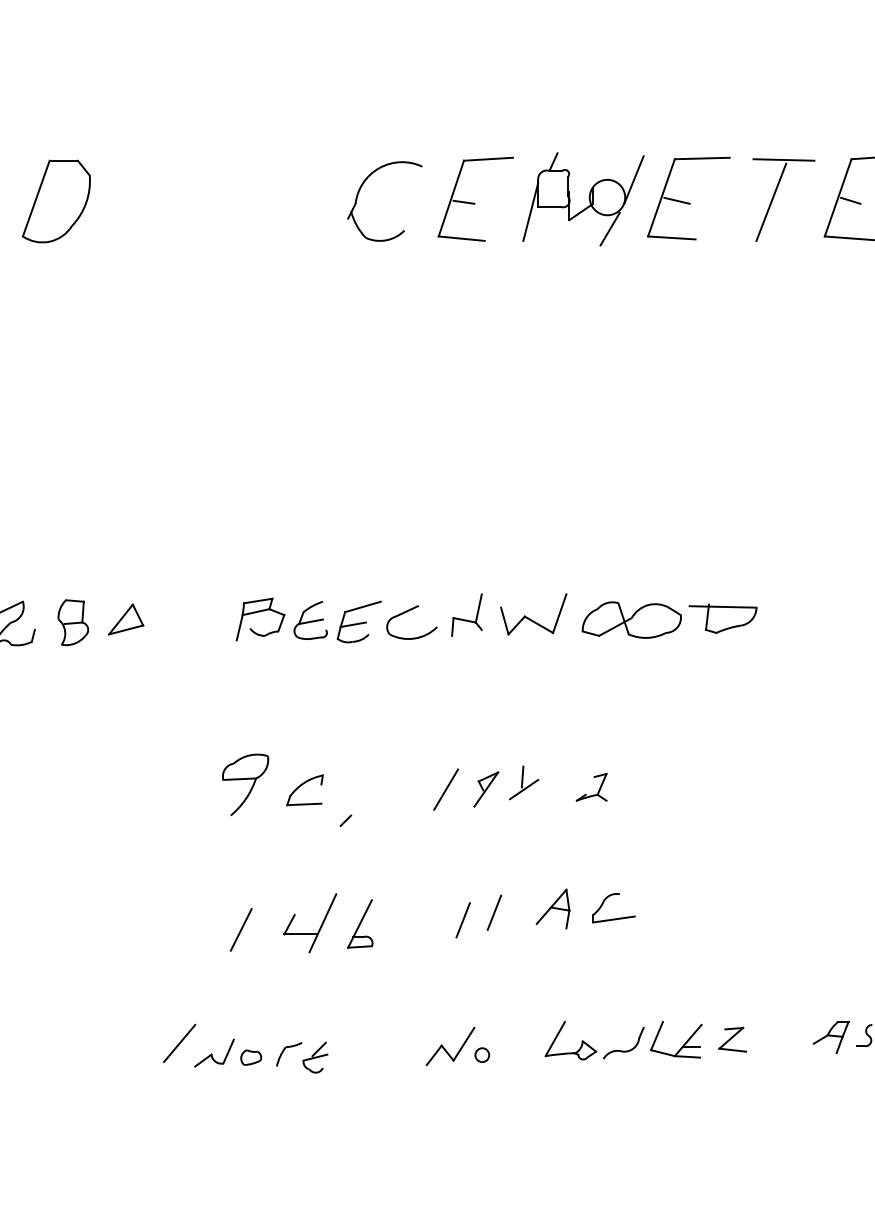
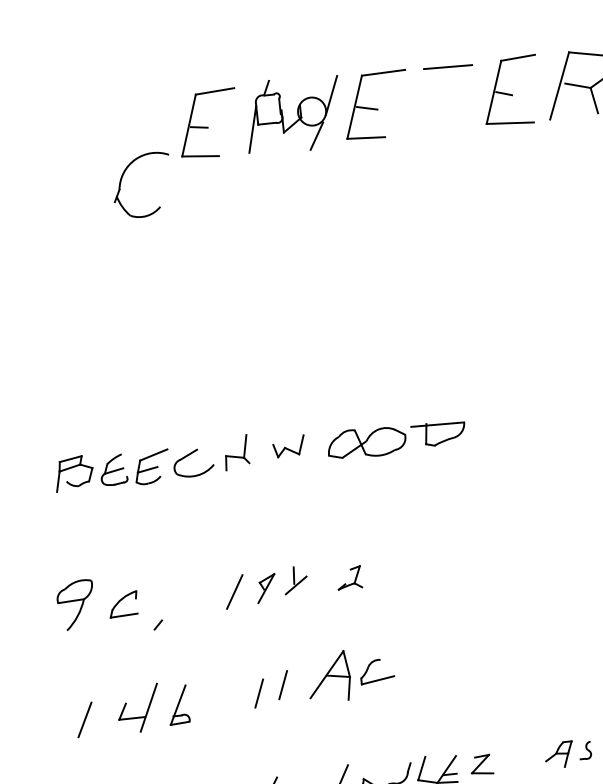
part: (360, 190) -> (122, 178), moved
line: (771, 201) -> (441, 100), removed
part: (533, 614) -> (288, 446), size x0.6
part: (552, 908) -> (328, 676), size x1.6

